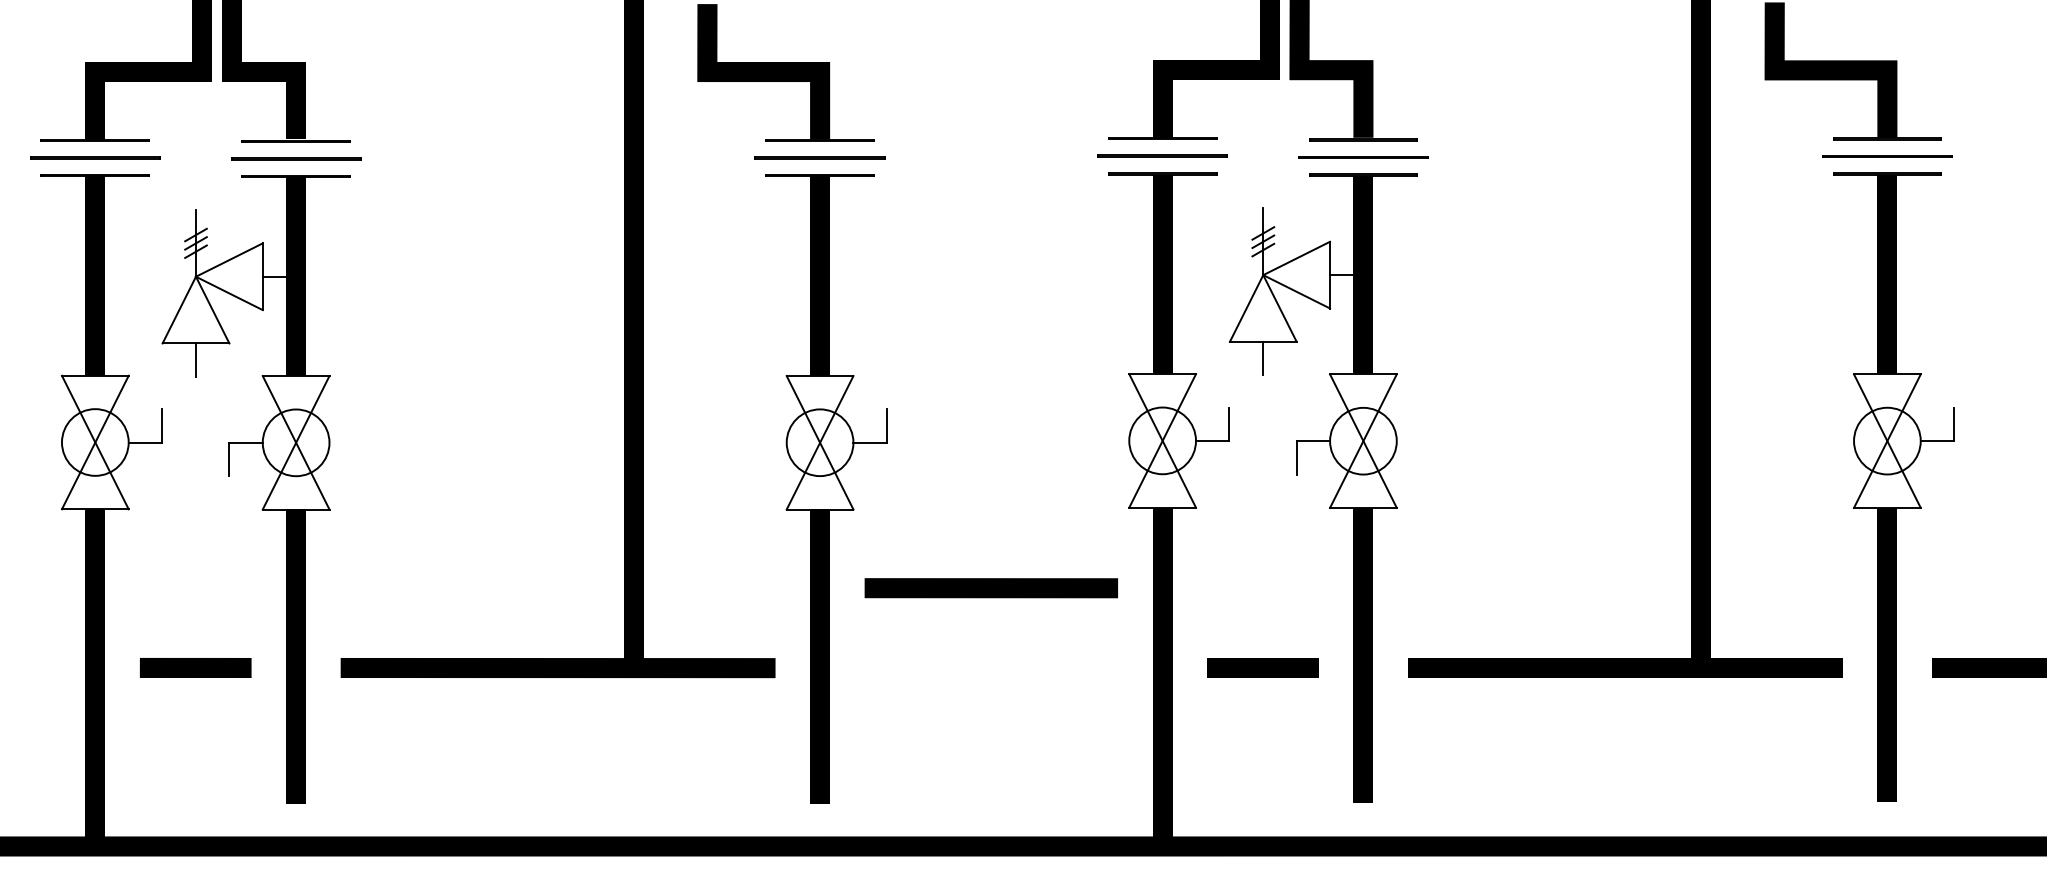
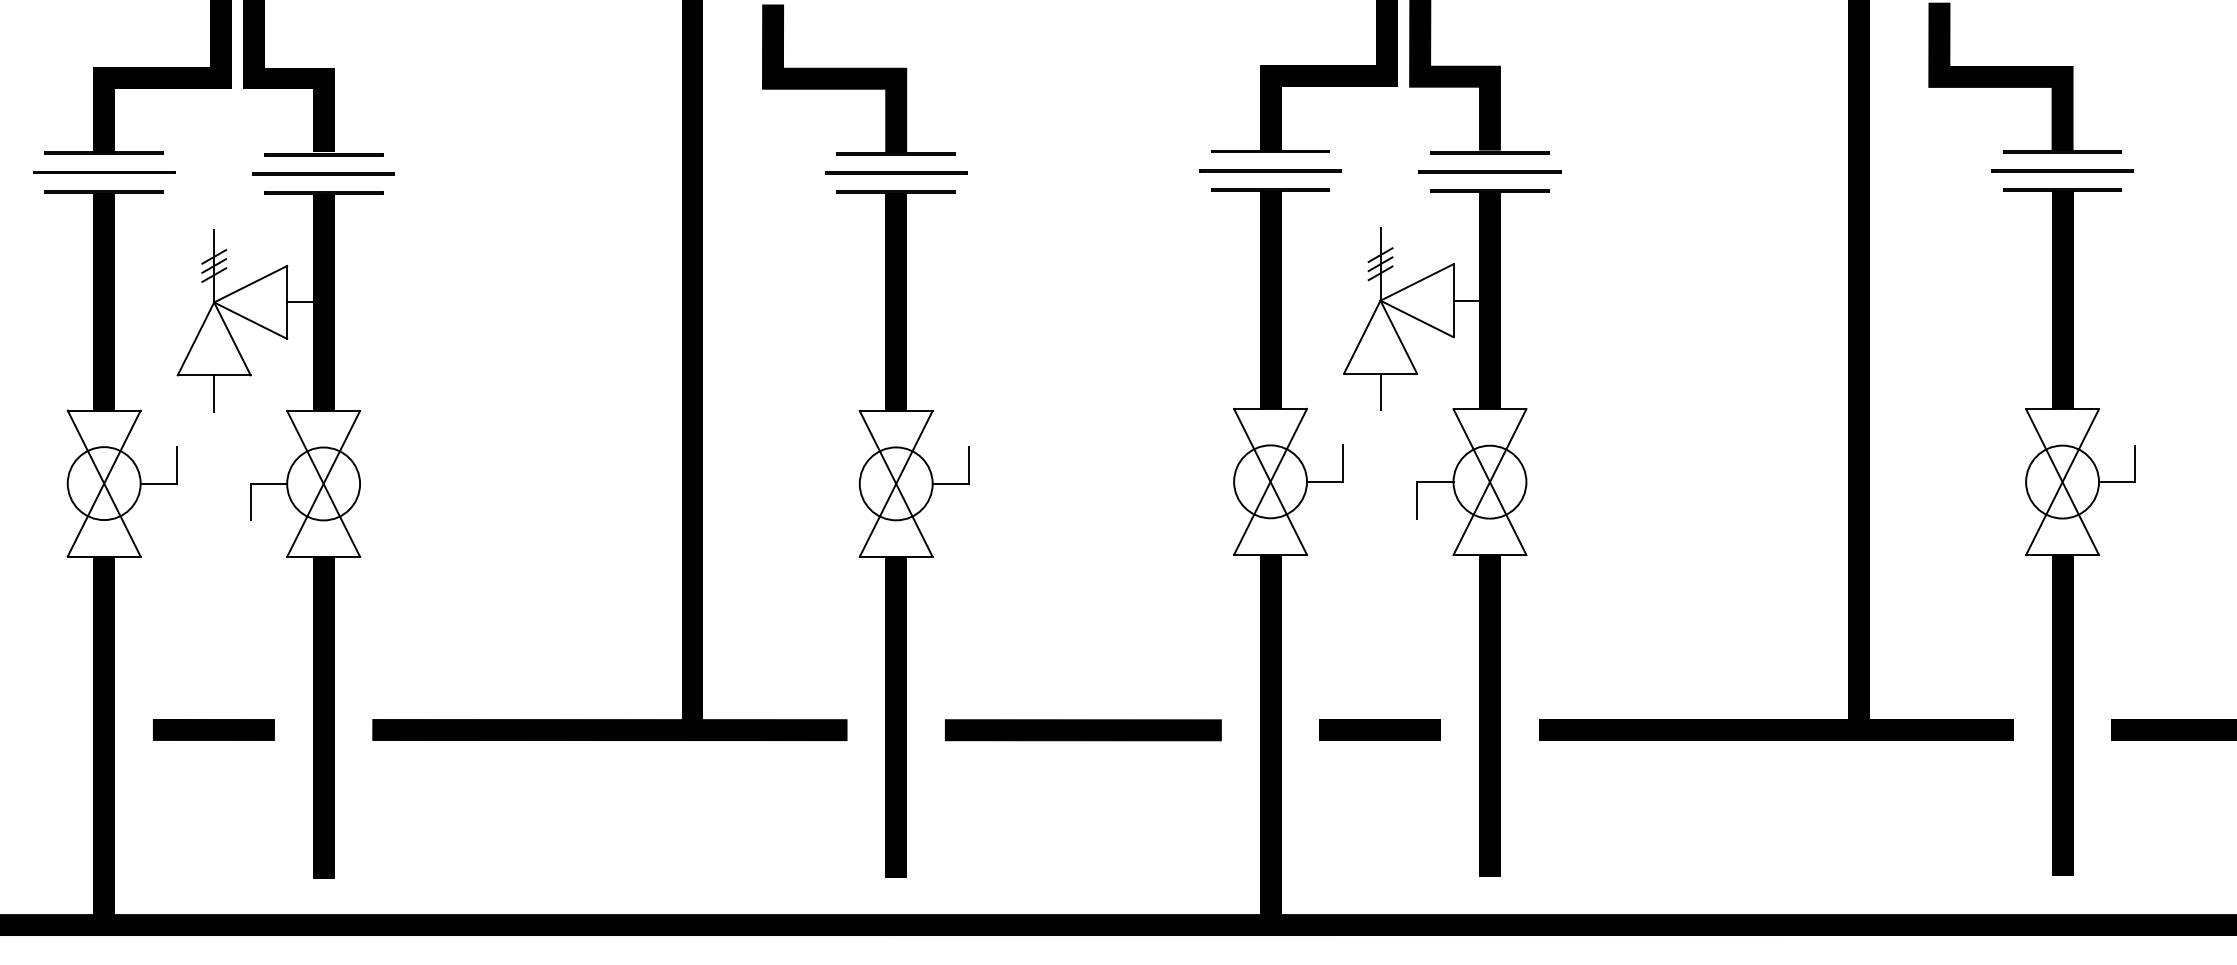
line: (990, 588) -> (1082, 730), moved

